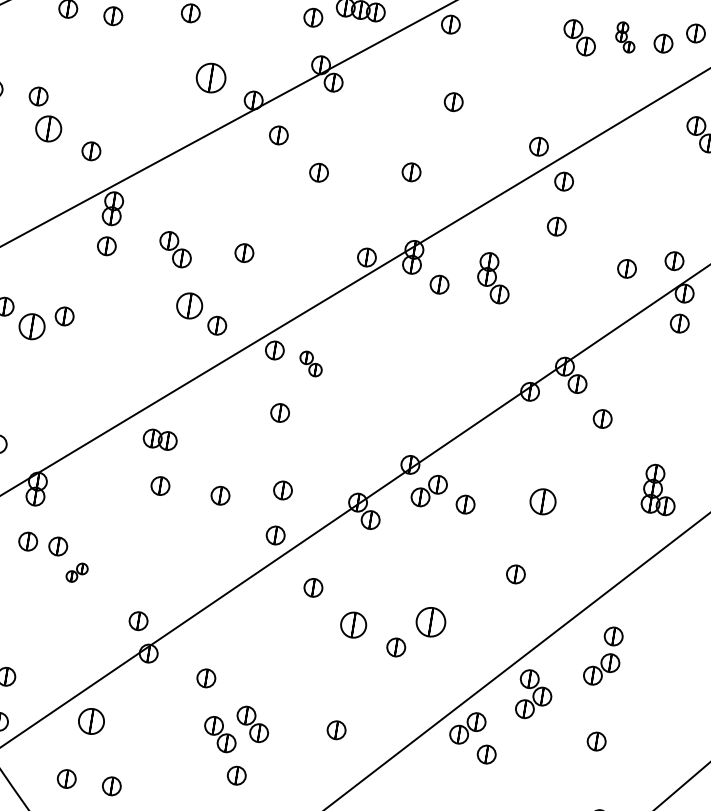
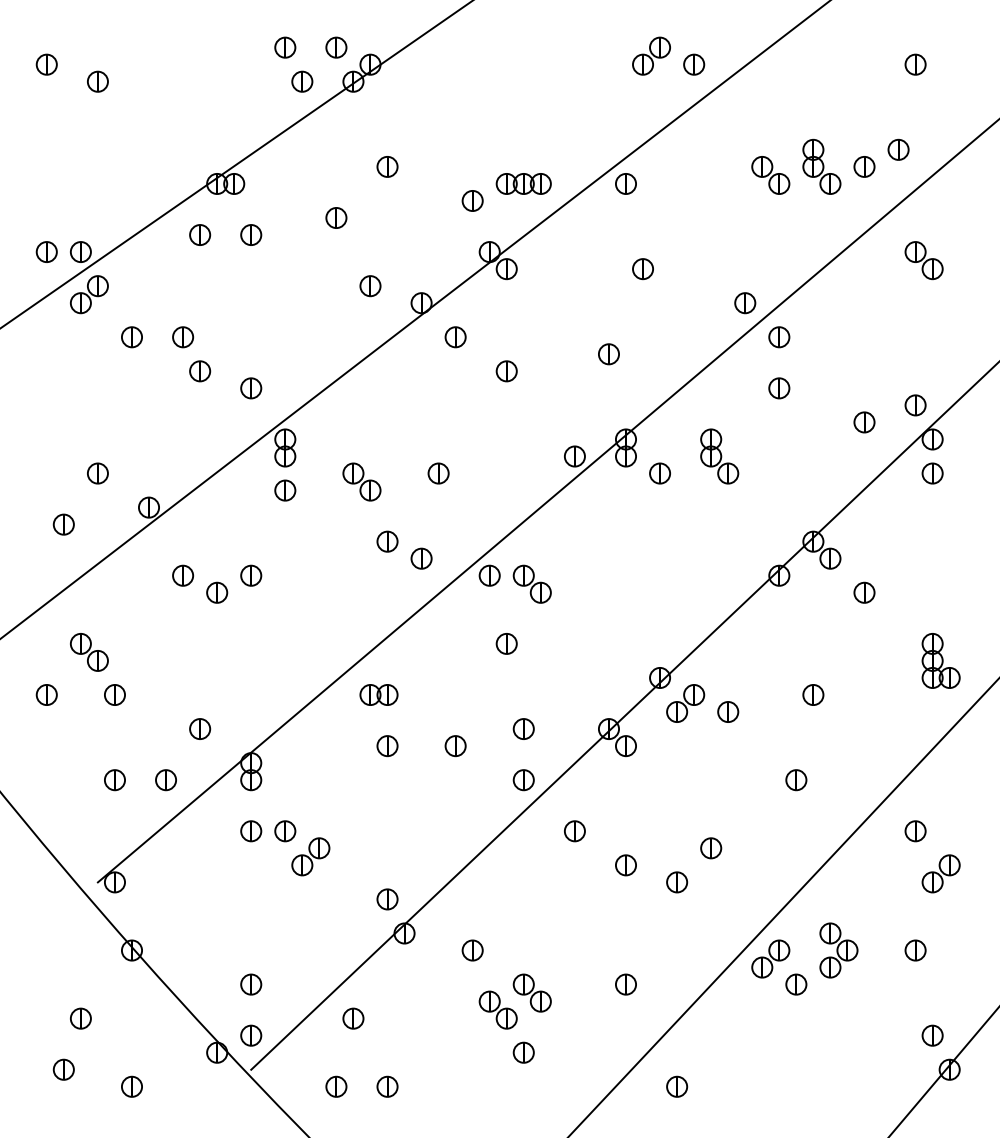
part: (625, 37) -> (821, 166), size x1.67
part: (211, 78) -> (370, 286), size x0.62
part: (49, 129) -> (200, 371), size x0.71
part: (189, 305) -> (387, 541), size x0.71
part: (32, 326) -> (217, 592), size x0.71
part: (310, 363) -> (531, 583), size x1.43
part: (543, 501) -> (813, 694), size x0.71
part: (76, 572) -> (310, 856), size x1.67
part: (431, 622) -> (711, 848), size x0.62
part: (353, 625) -> (625, 865), size x0.71
part: (601, 669) -> (940, 873), moved
part: (534, 695) -> (838, 950), moved
part: (91, 721) -> (353, 1018), size x0.71

